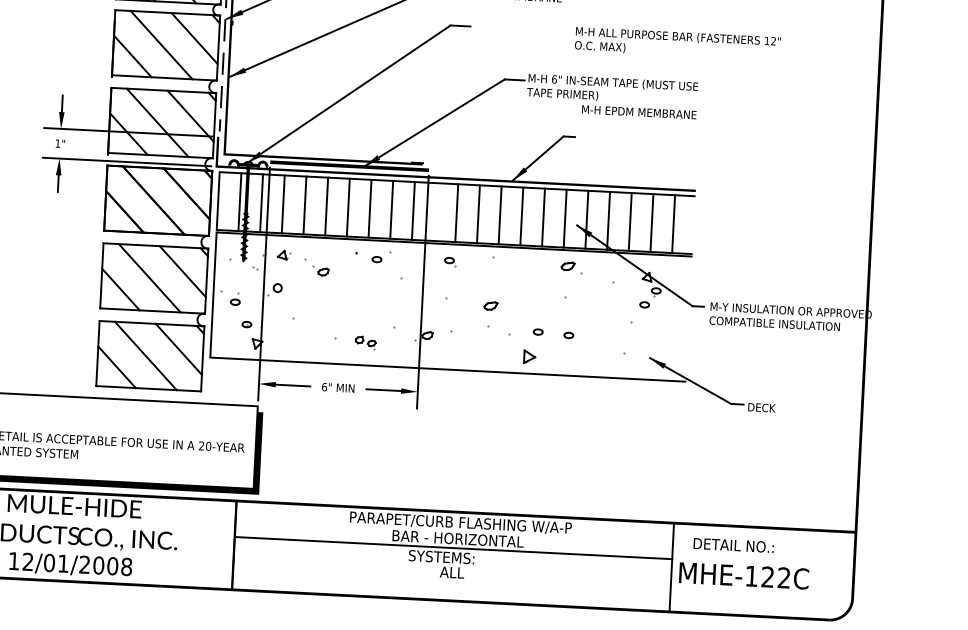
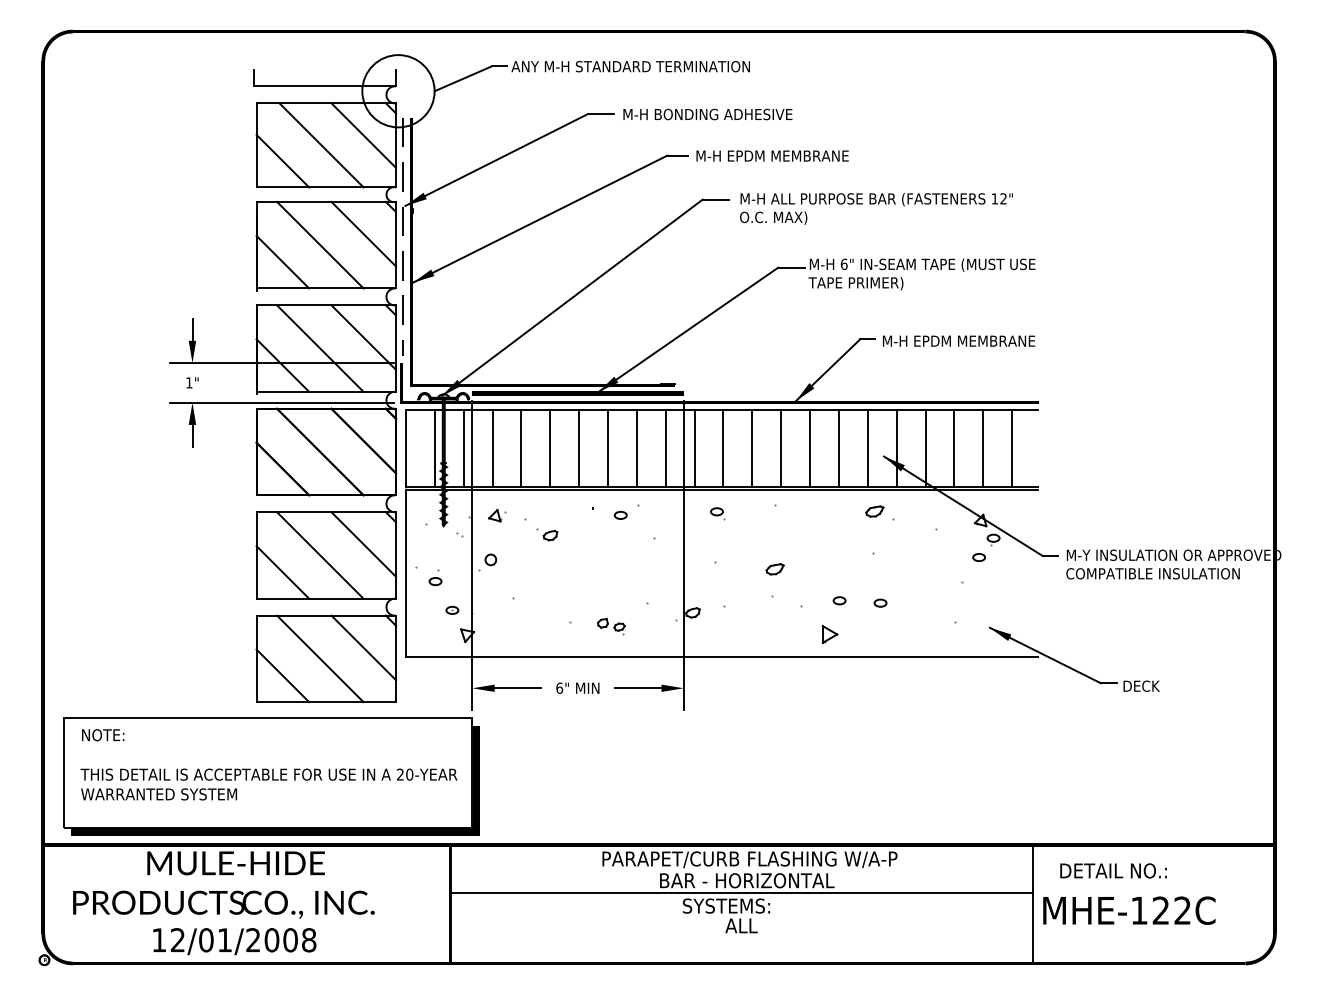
text: (677, 43) -> (876, 208), moved
text: (639, 111) -> (959, 340), moved
line: (435, 211) -> (694, 447), added

